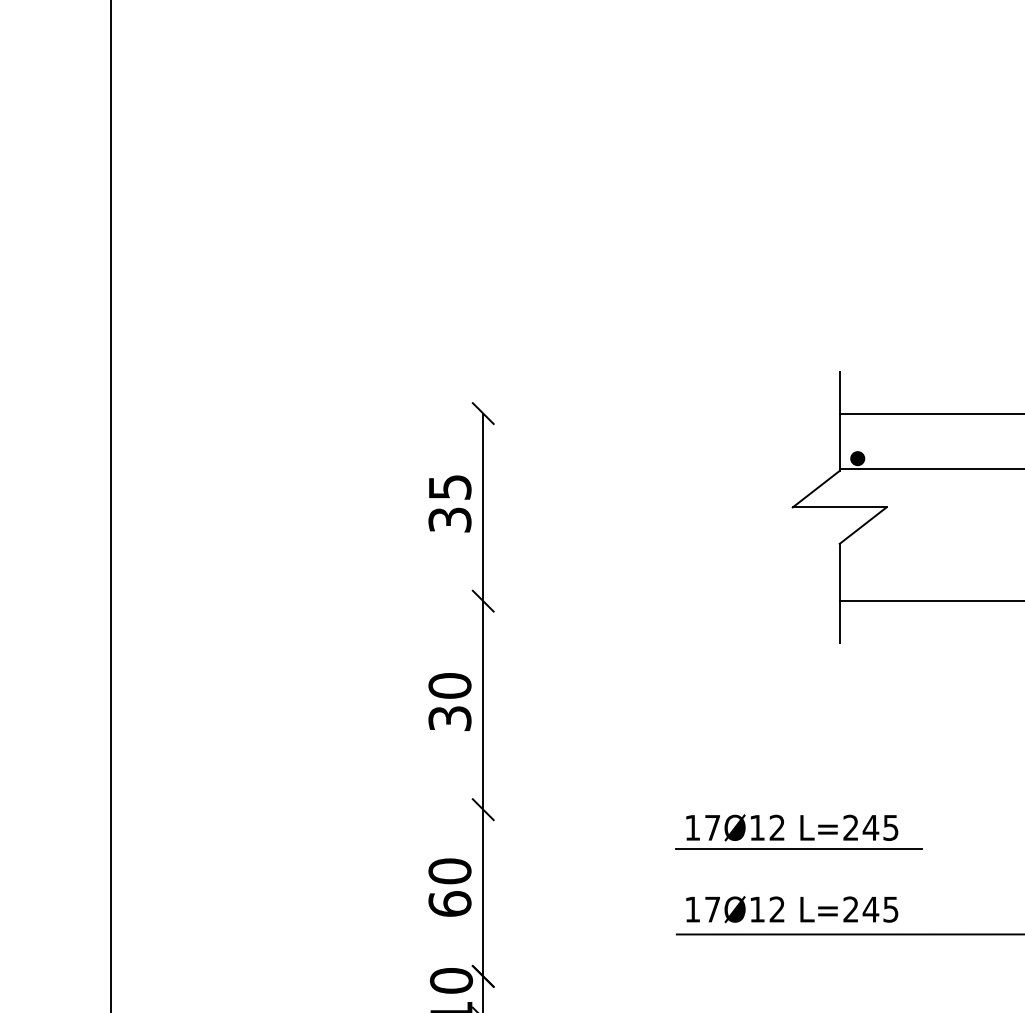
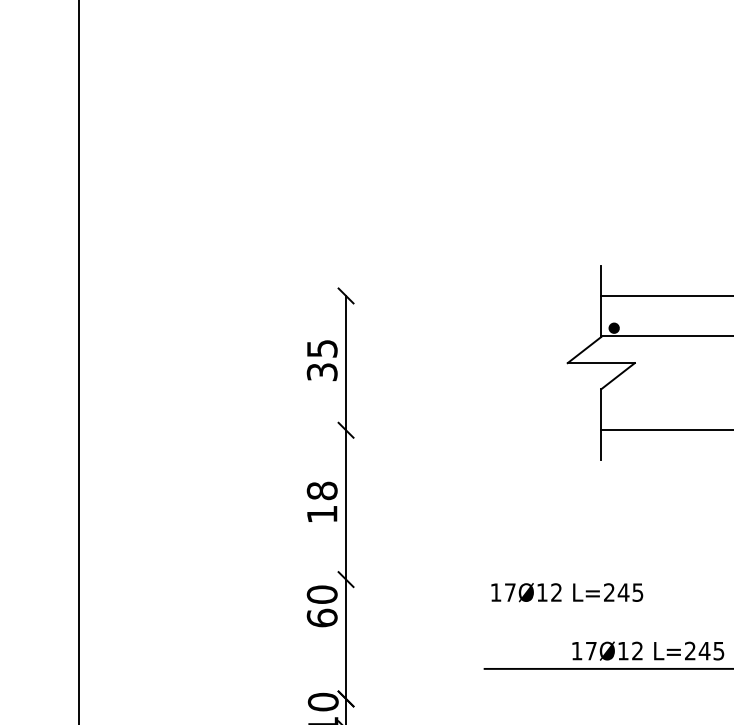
text: (448, 702) -> (321, 502), 30 -> 18
line: (798, 848) -> (571, 607), removed
text: (448, 887) -> (321, 606), moved
text: (792, 908) -> (648, 650), moved

